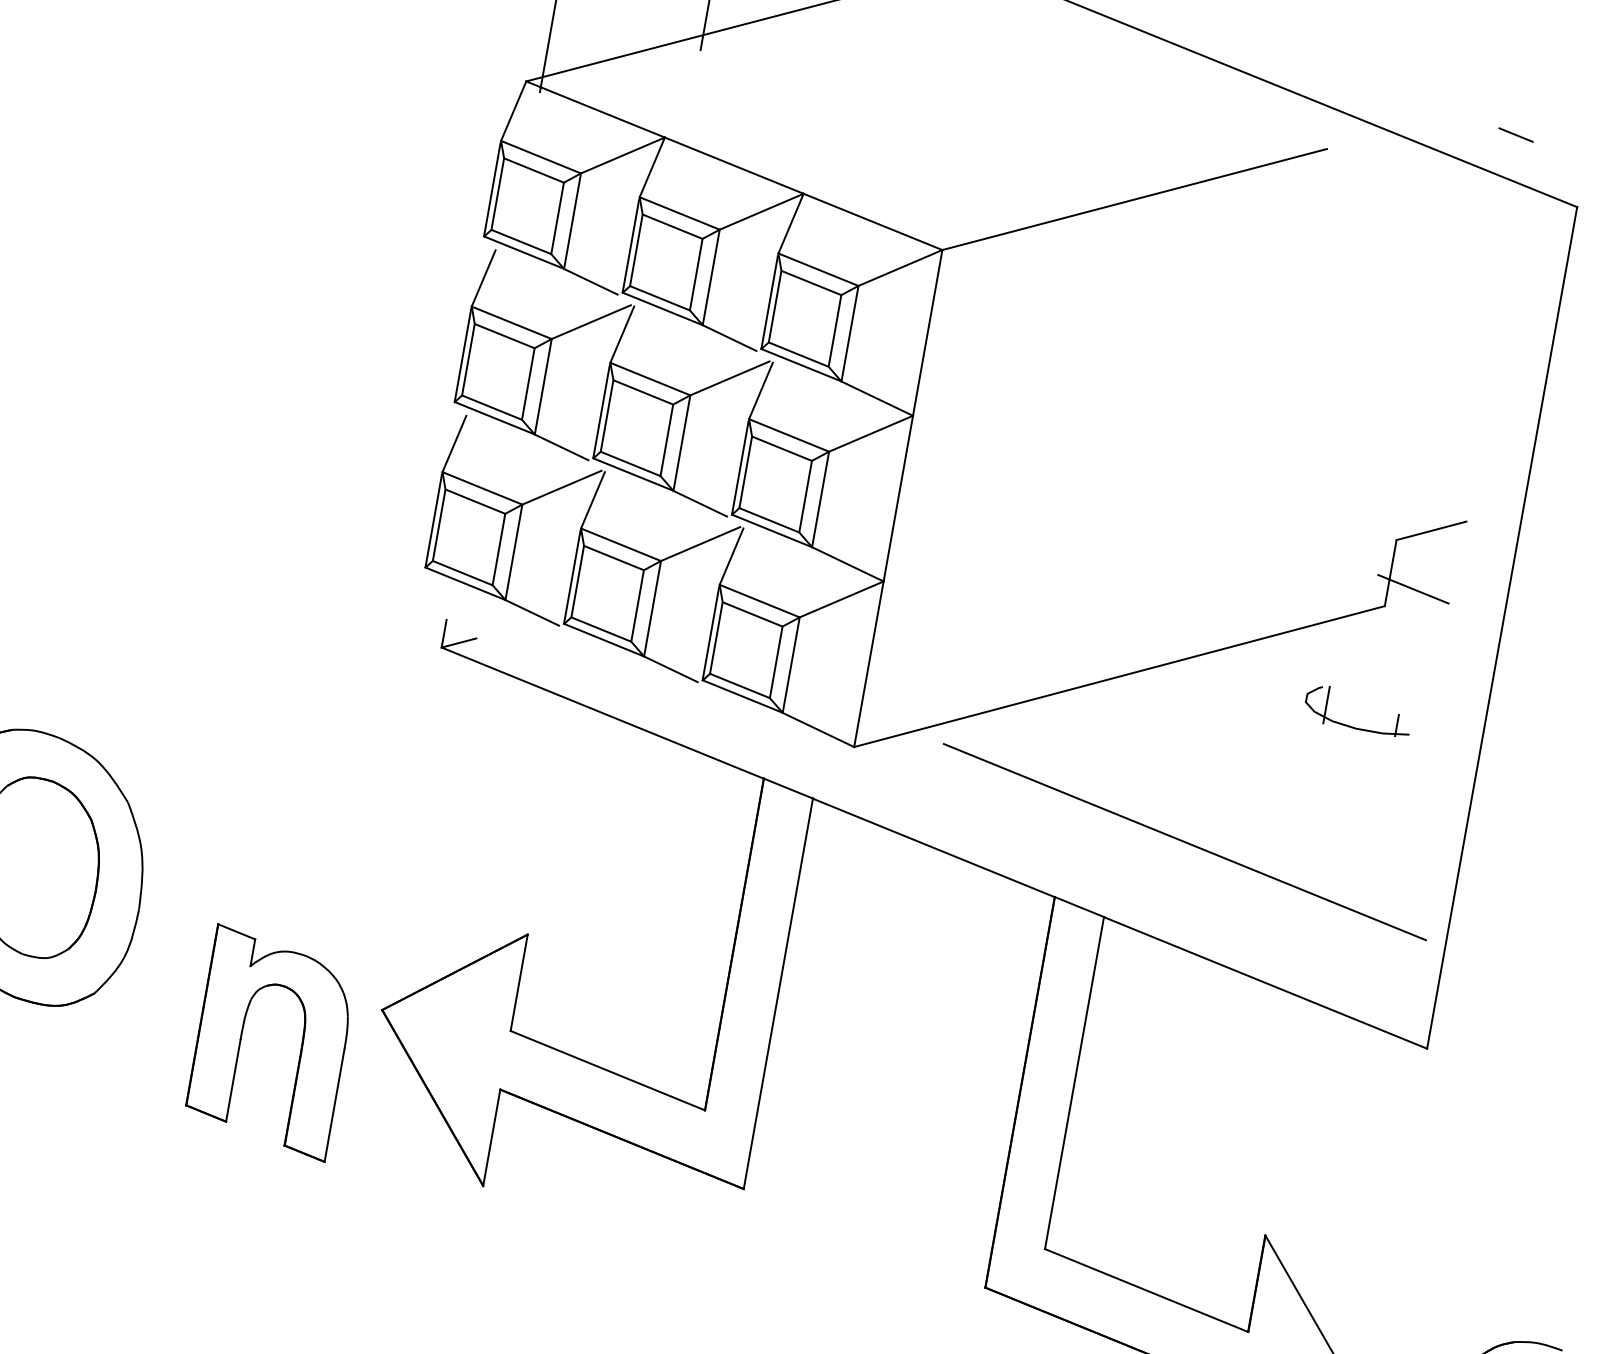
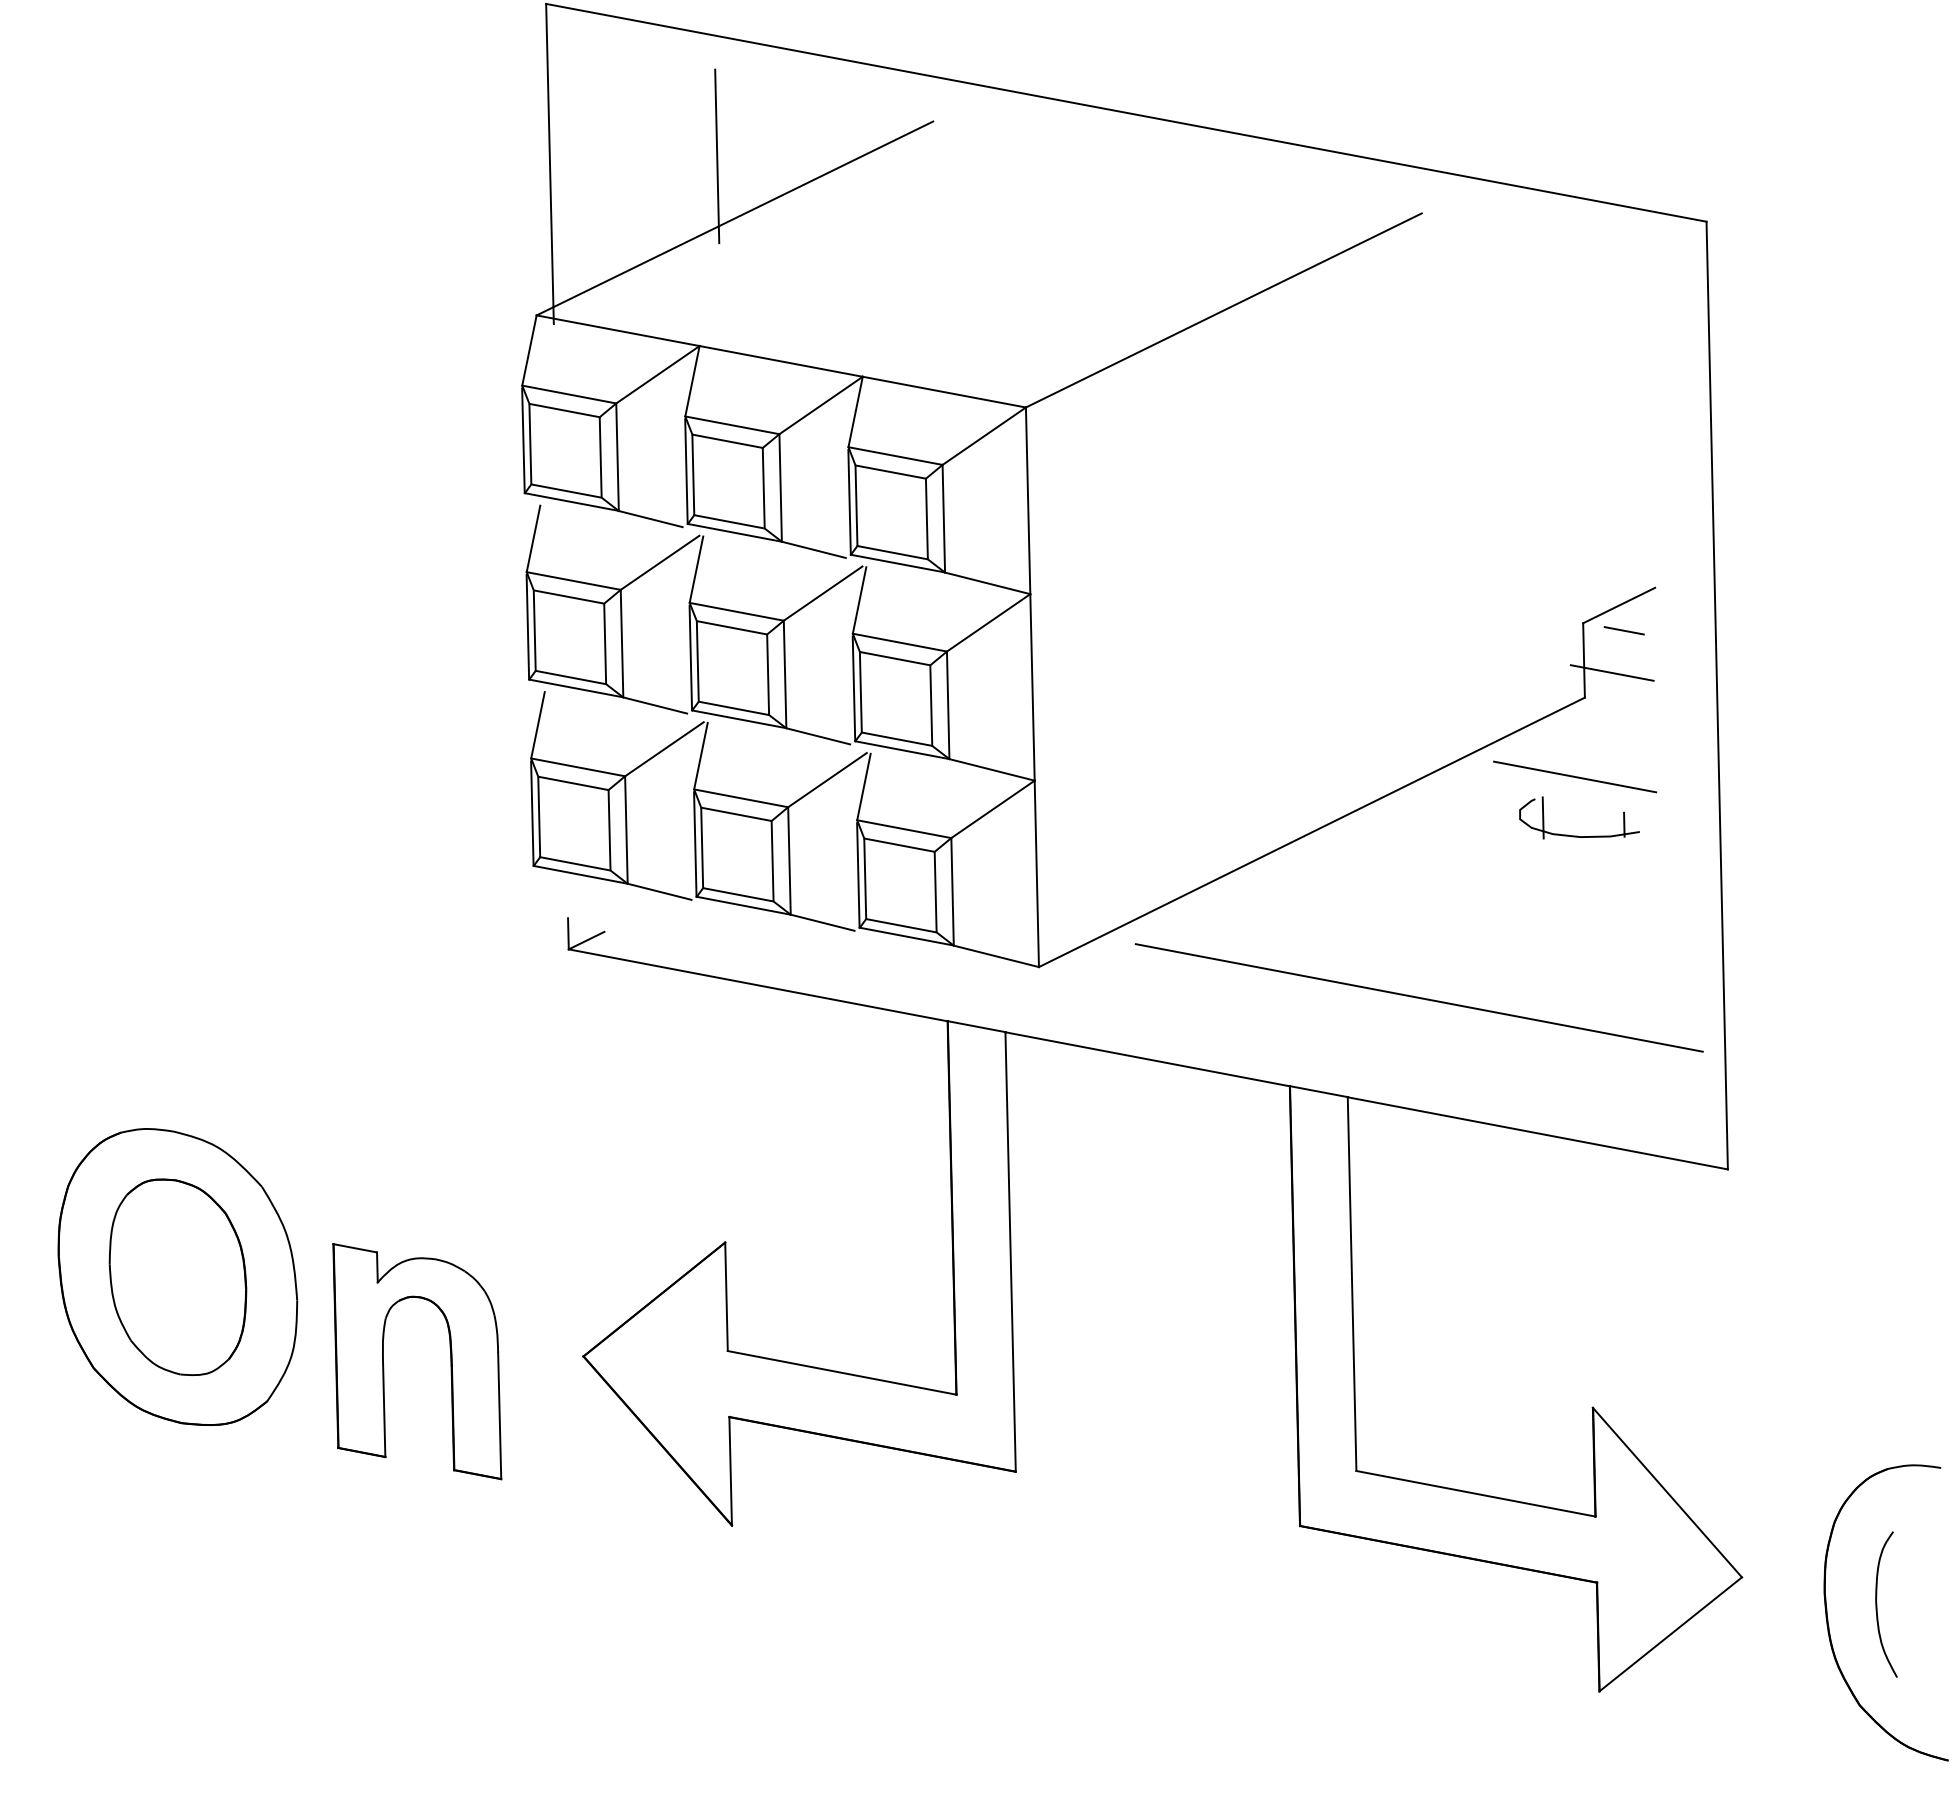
line: (1515, 134) -> (1623, 630), moved
line: (1362, 674) -> (1575, 776), added
part: (300, 1048) -> (450, 1361), moved

